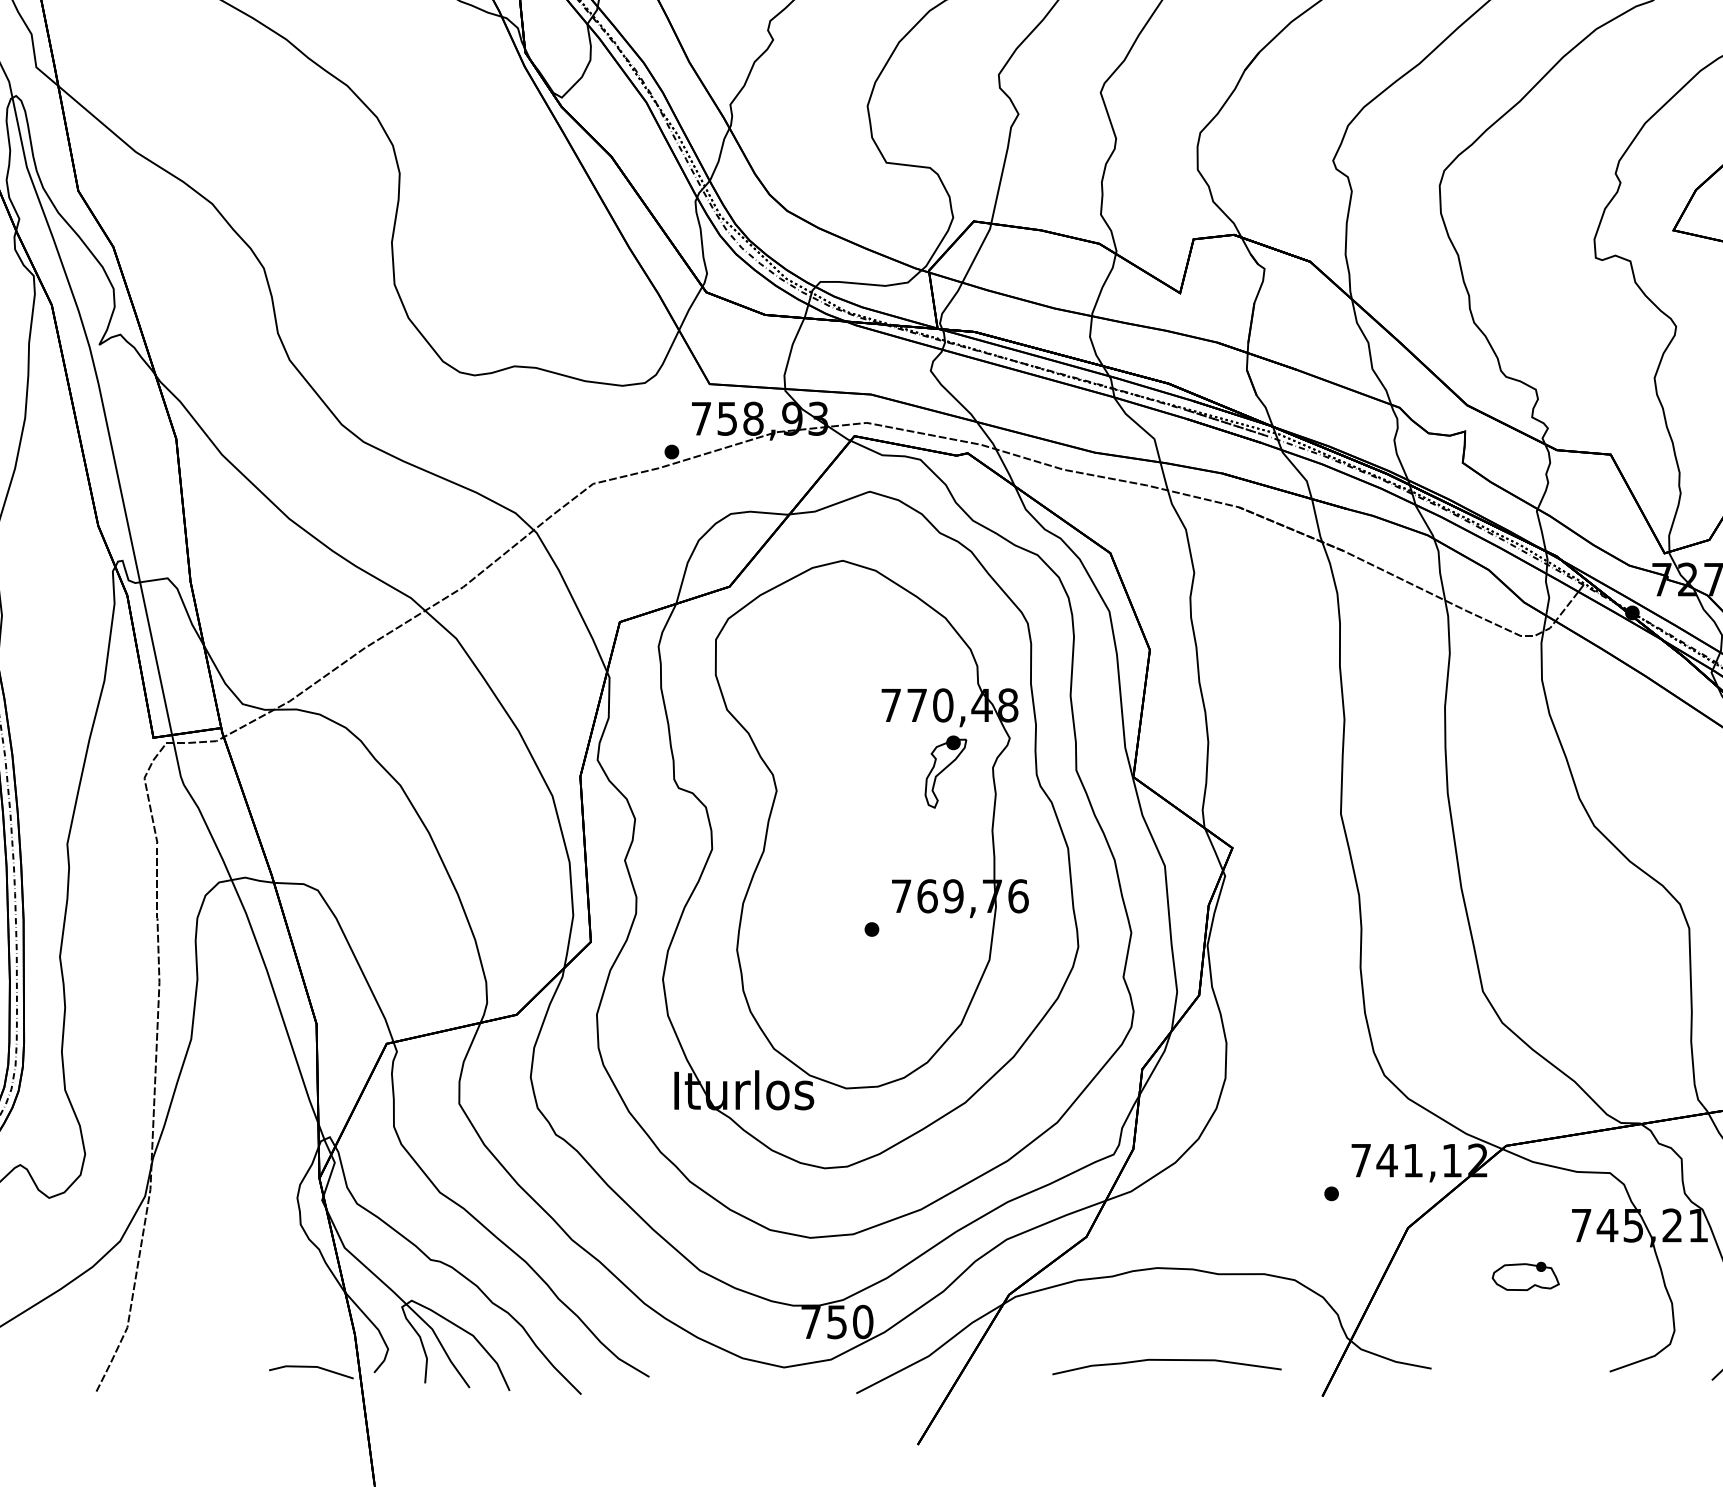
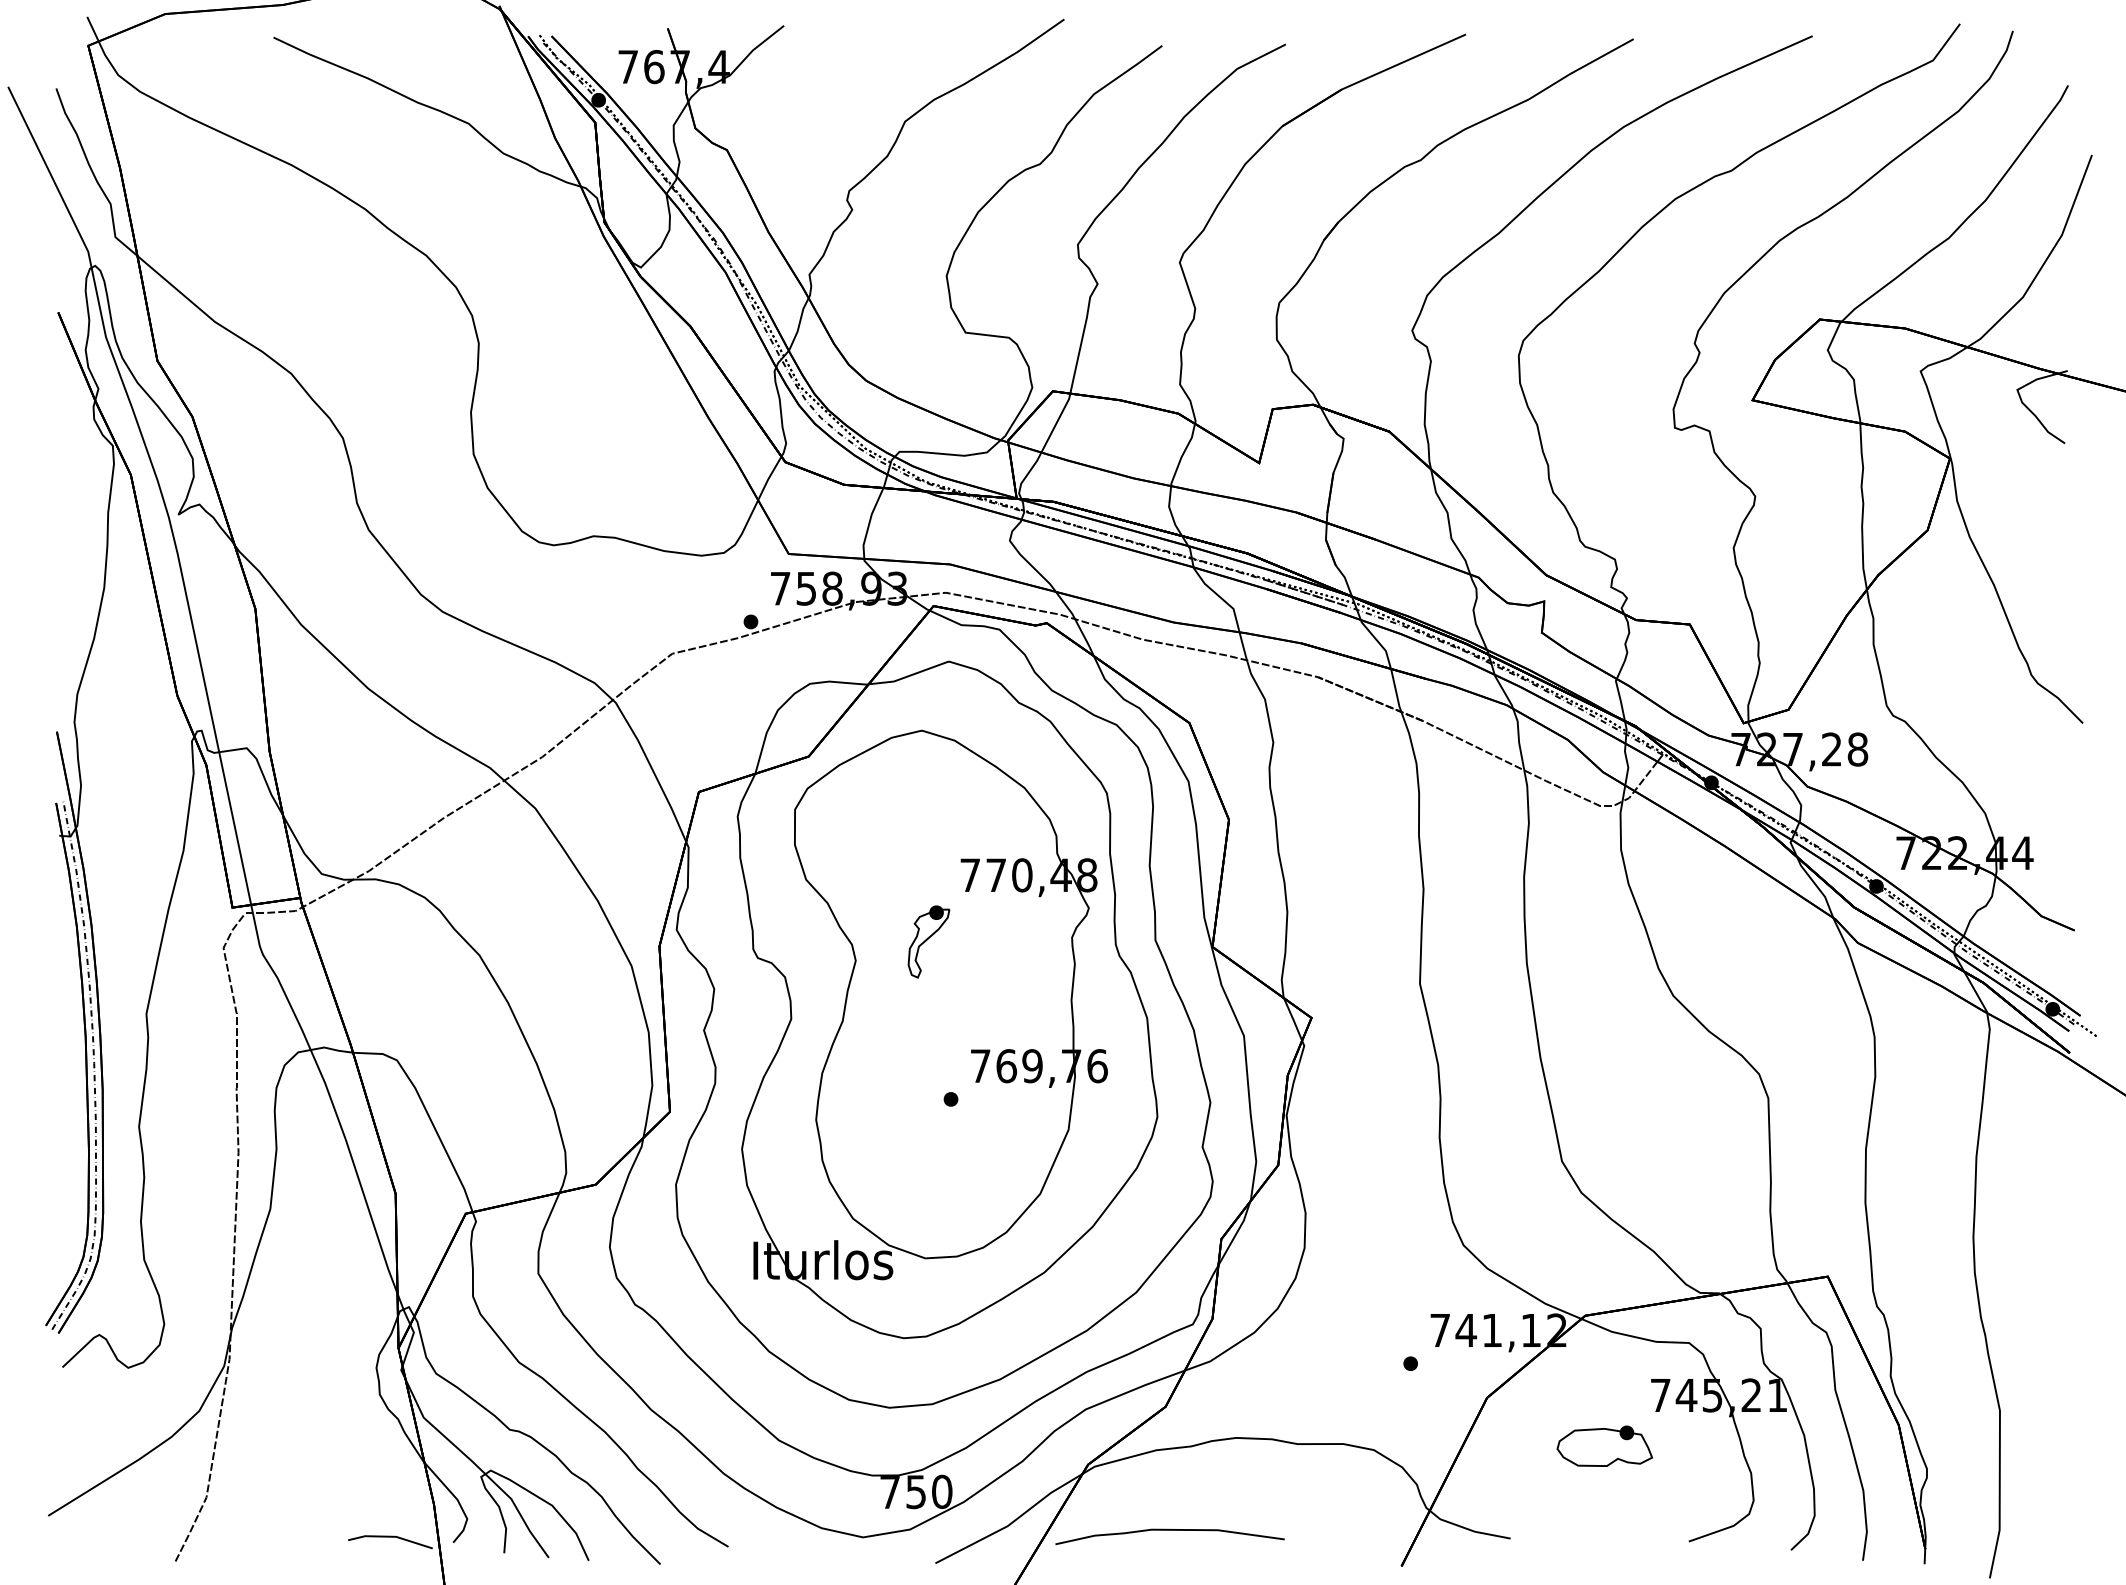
part: (945, 771) -> (928, 941), moved
part: (1525, 1275) -> (1604, 1445), size x1.43
curve: (1166, 1360) -> (1169, 1530), moved

